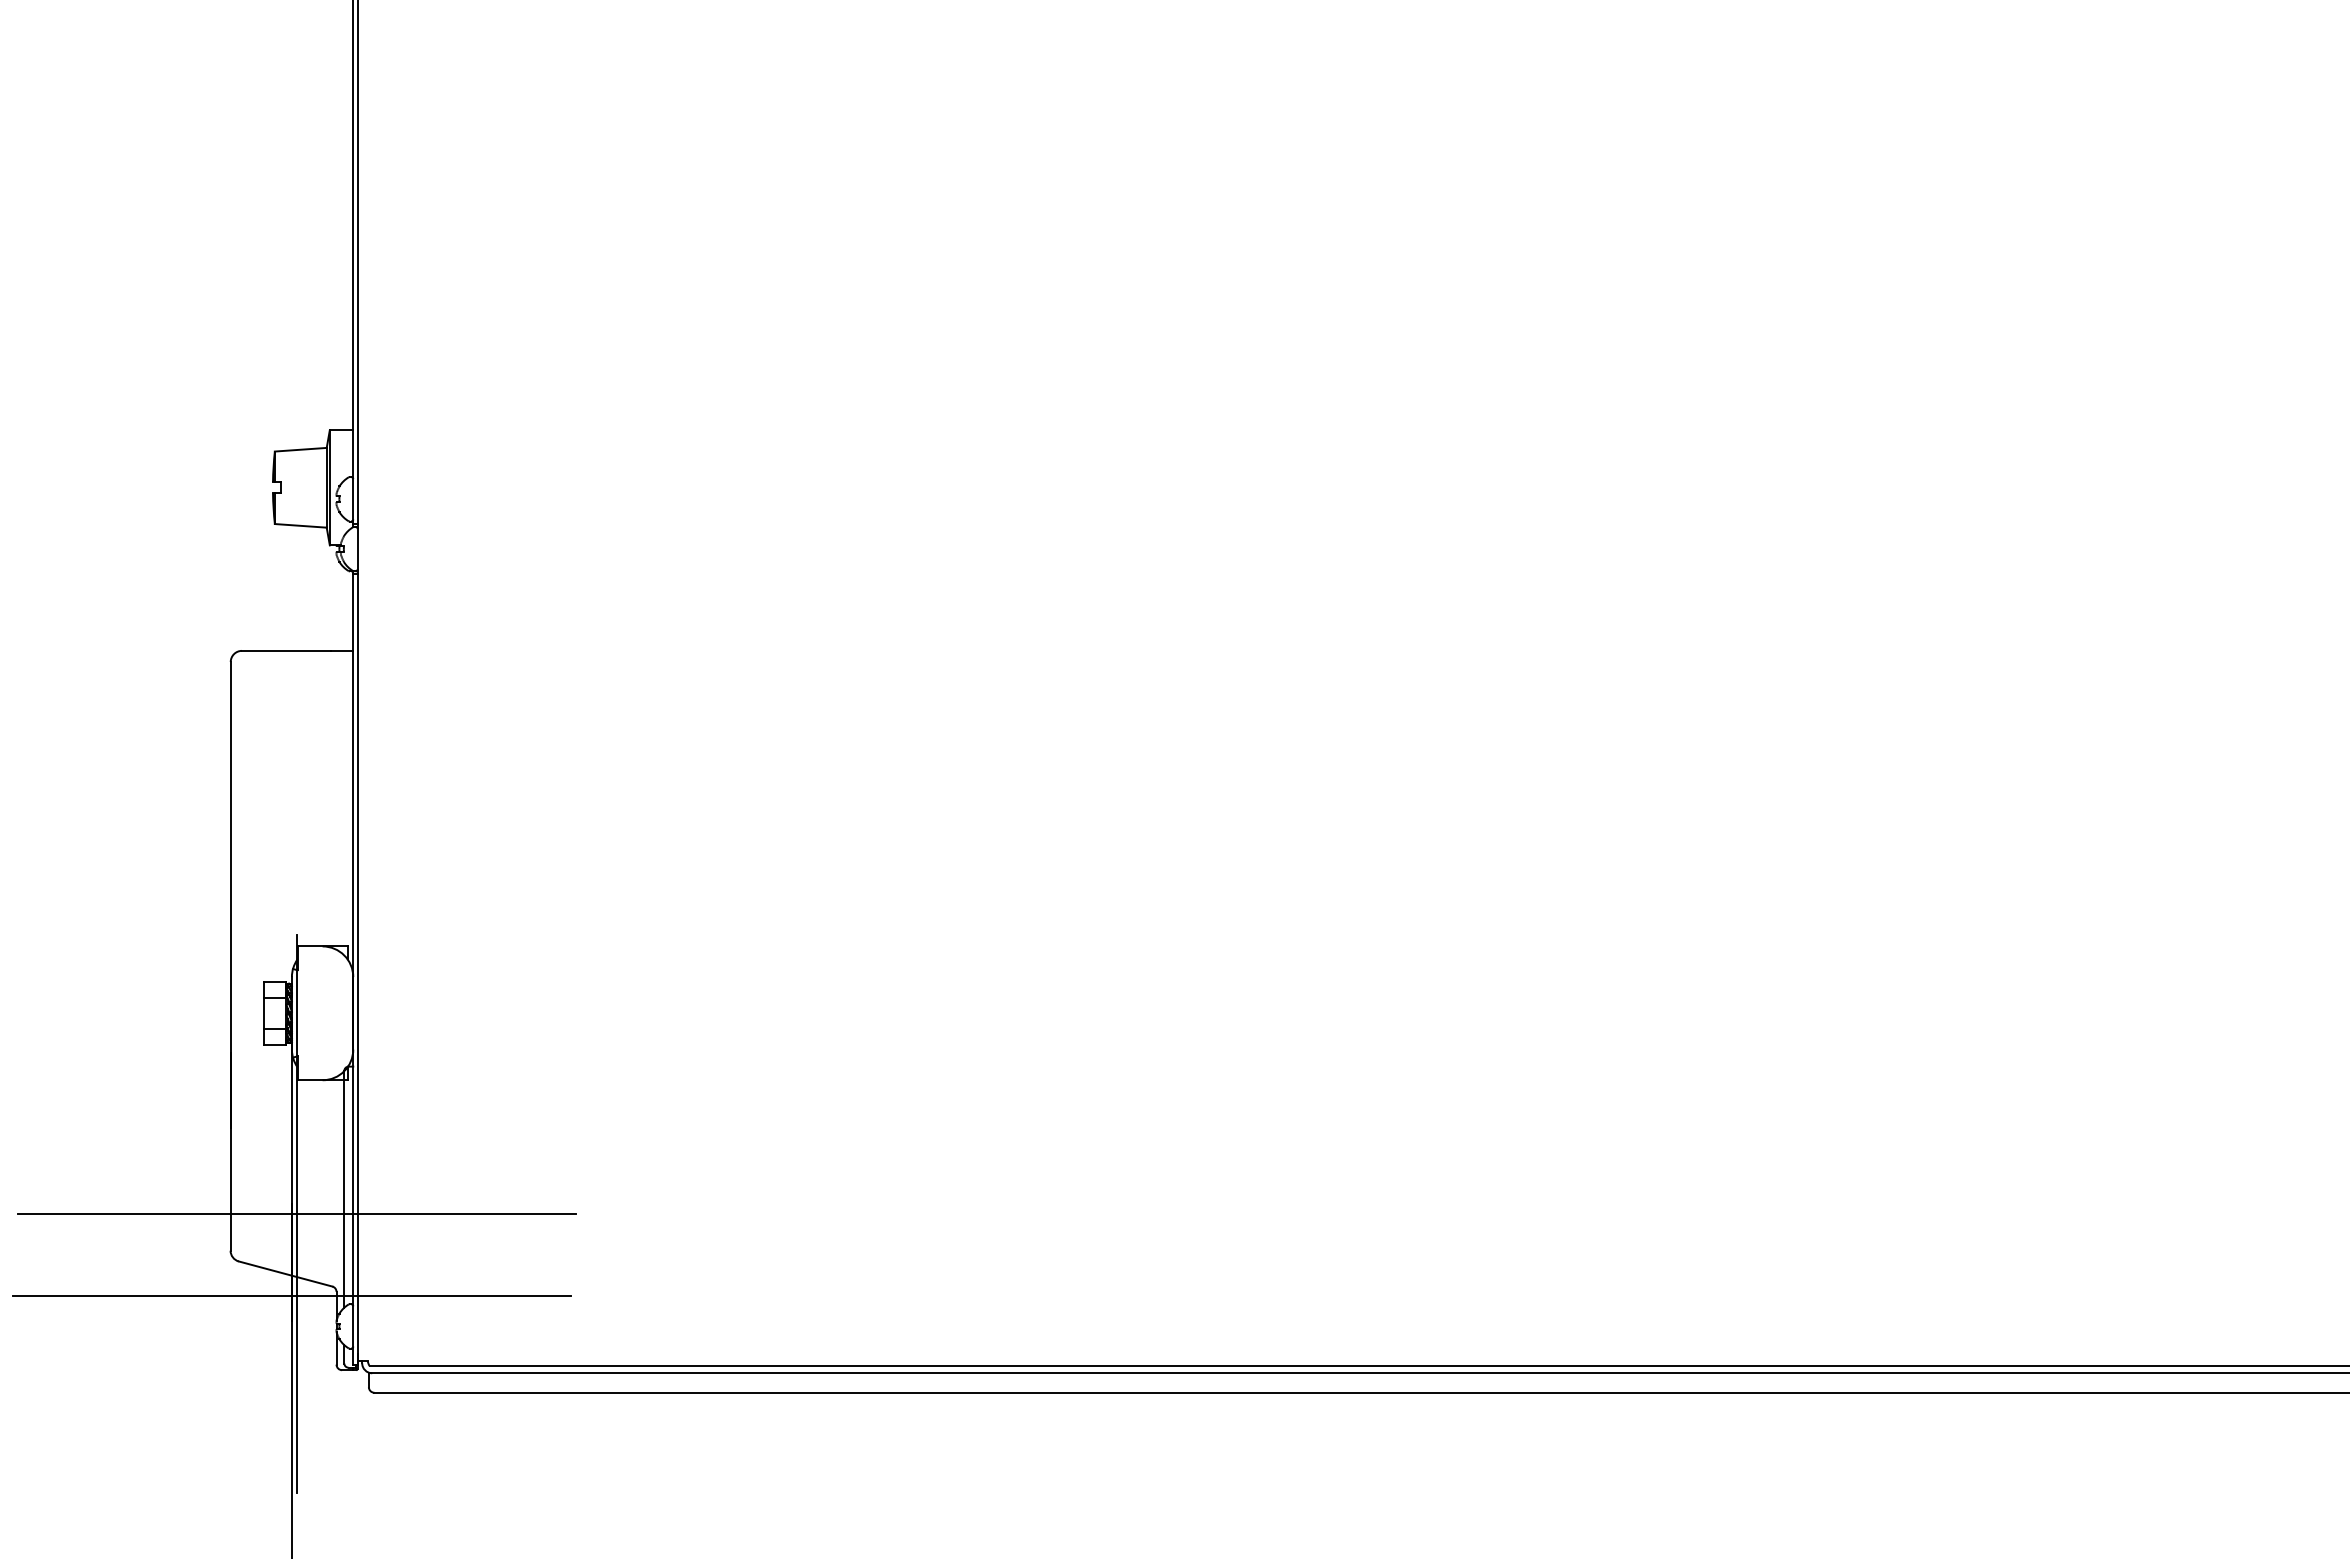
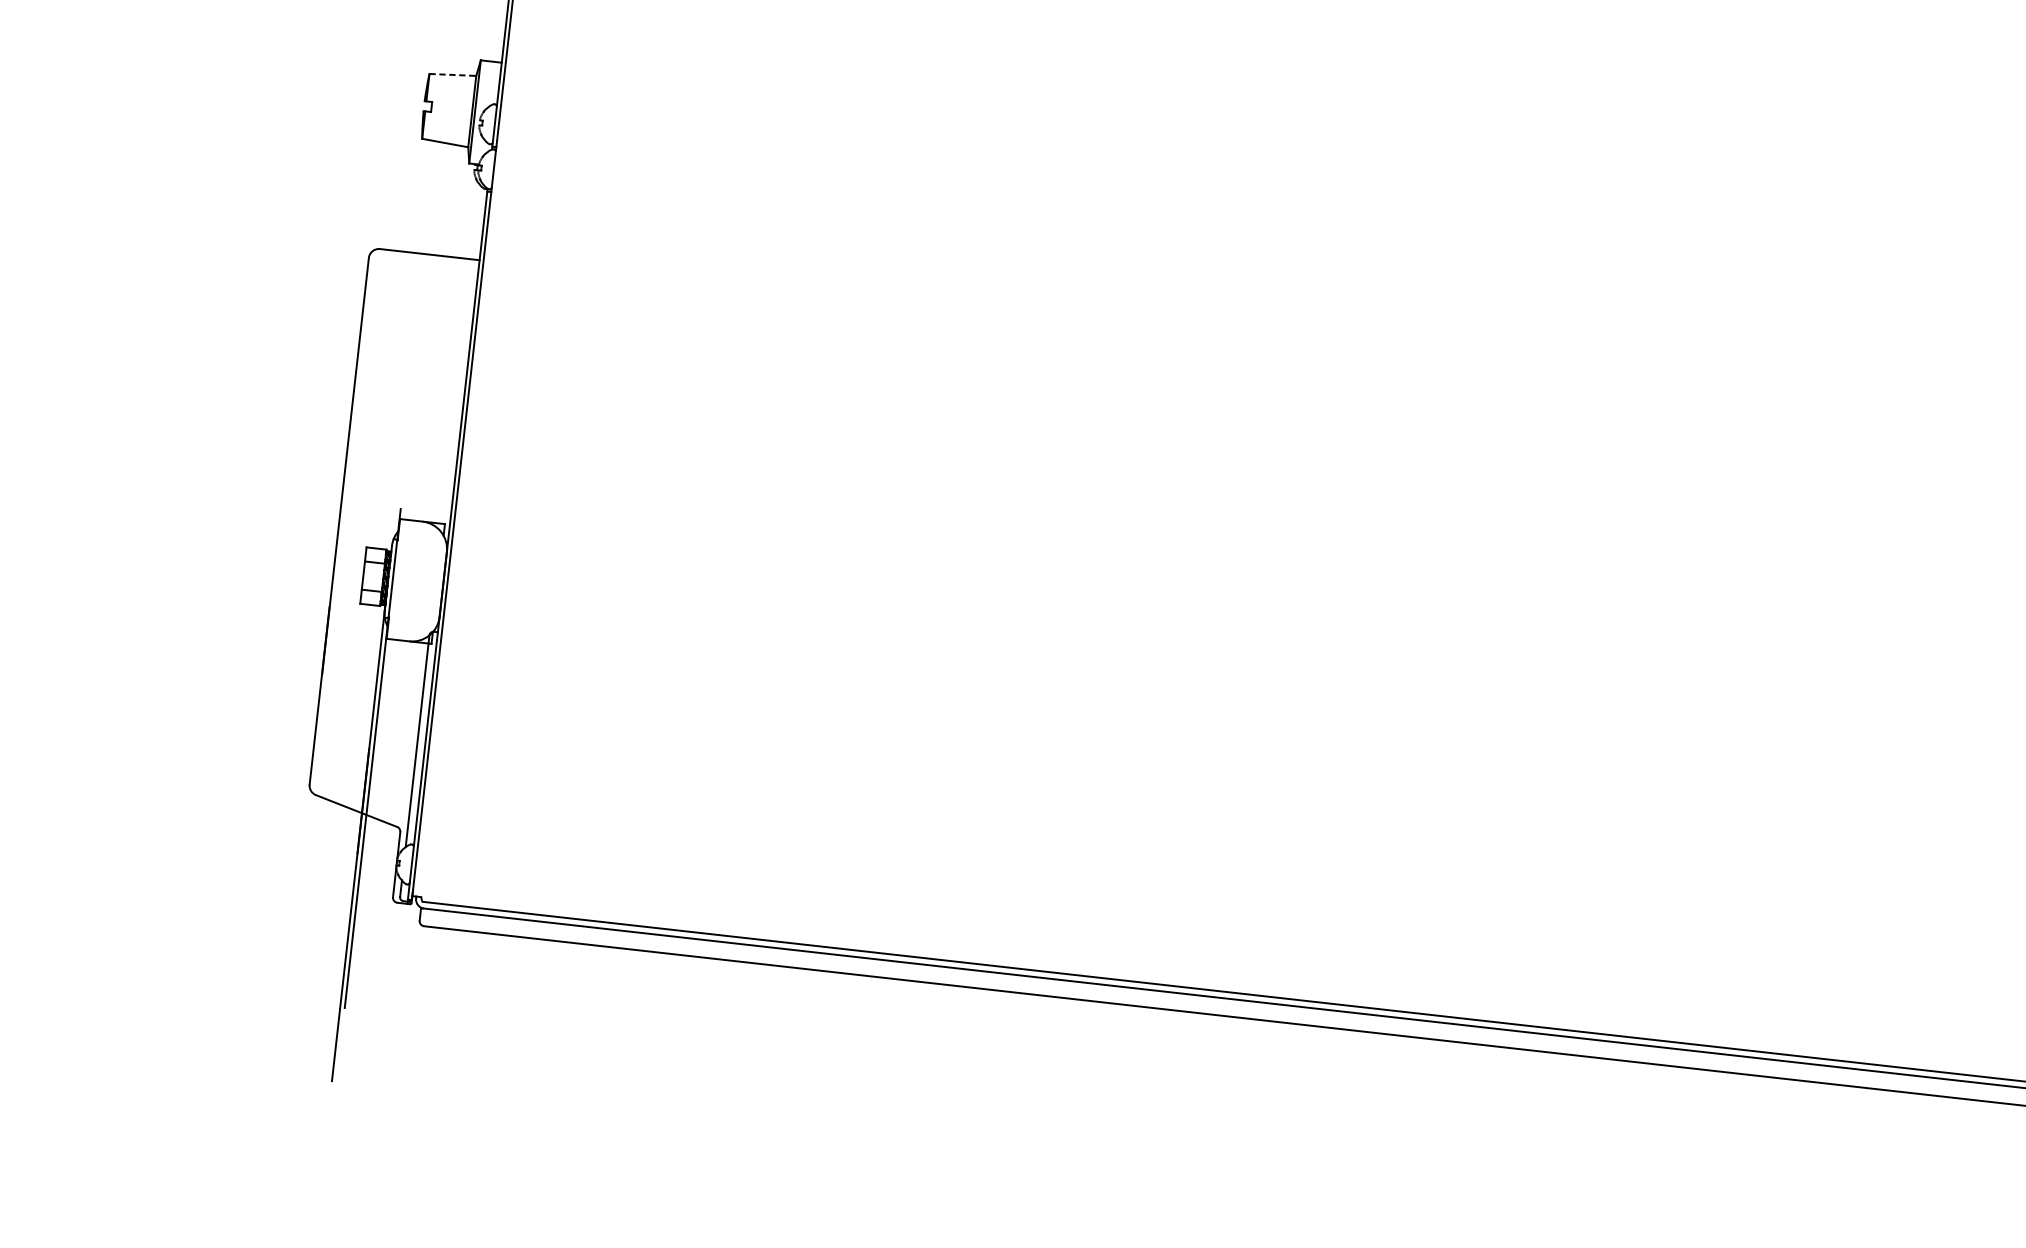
line: (300, 449) -> (452, 74), solid -> dashed
line: (296, 1214) -> (372, 758), removed
line: (291, 1296) -> (359, 831), removed

